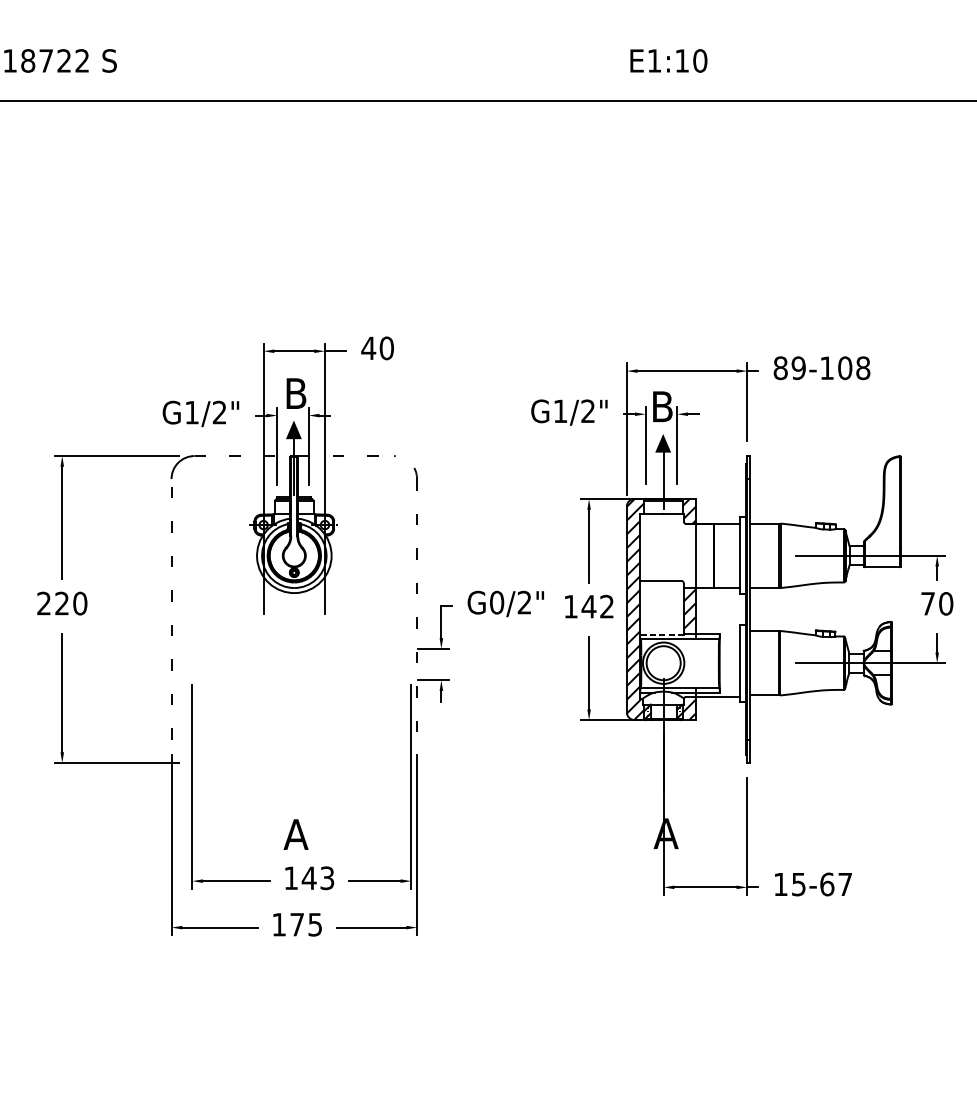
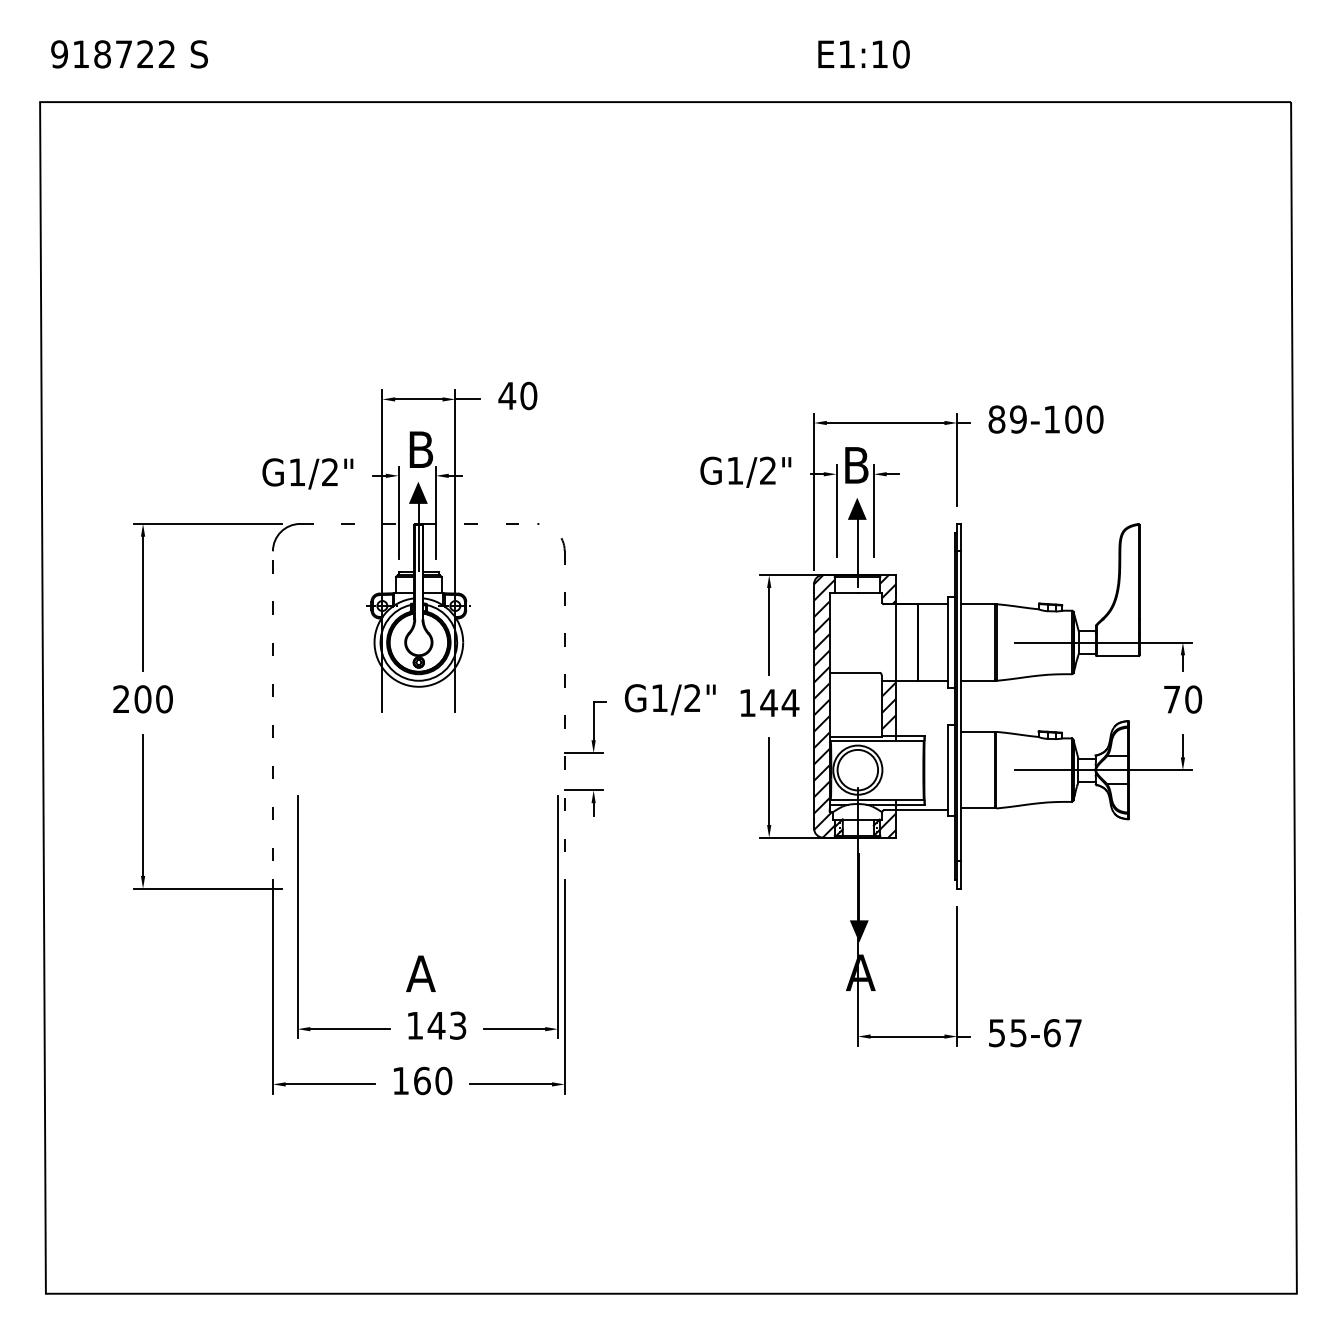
text: (862, 368) -> (1094, 419), 89-108 -> 89-100
text: (496, 602) -> (659, 698), G0/2" -> G1/2"
text: (61, 603) -> (142, 699), 220 -> 200
text: (607, 606) -> (790, 702), 142 -> 144
line: (661, 634) -> (855, 736), dashed -> solid
fill: (664, 798) -> (858, 931), added
text: (780, 884) -> (996, 1033), 15-67 -> 55-67
text: (306, 924) -> (433, 1080), 175 -> 160

